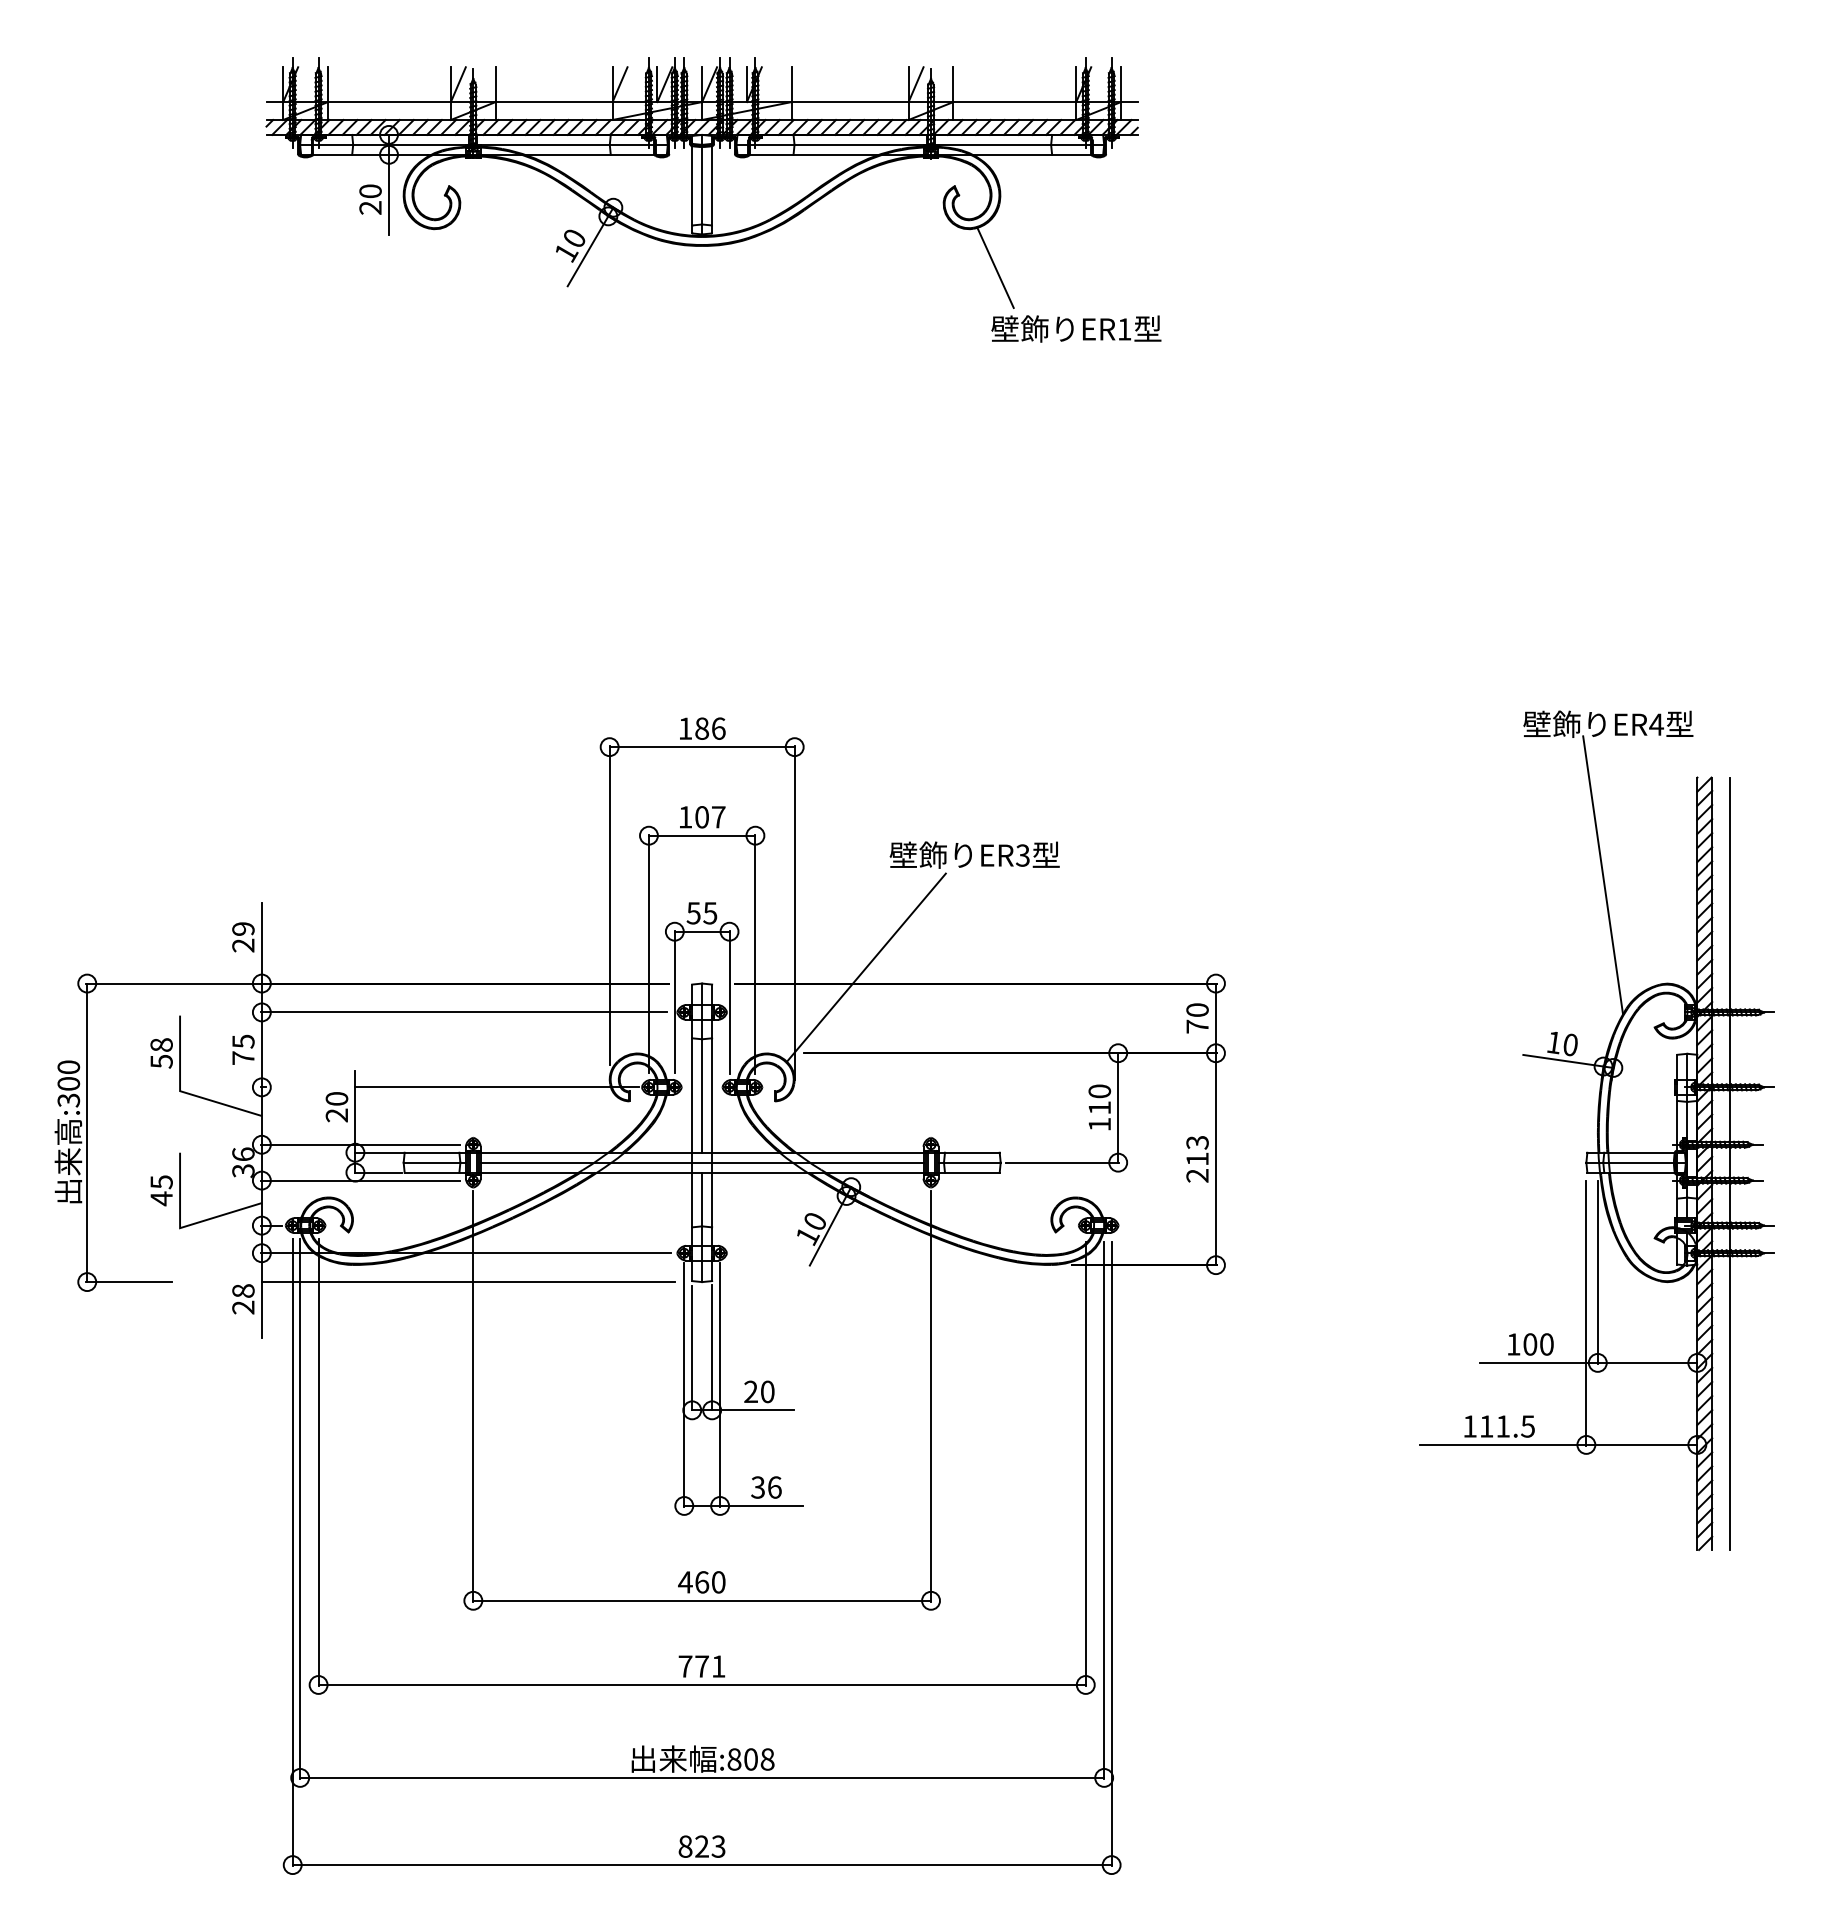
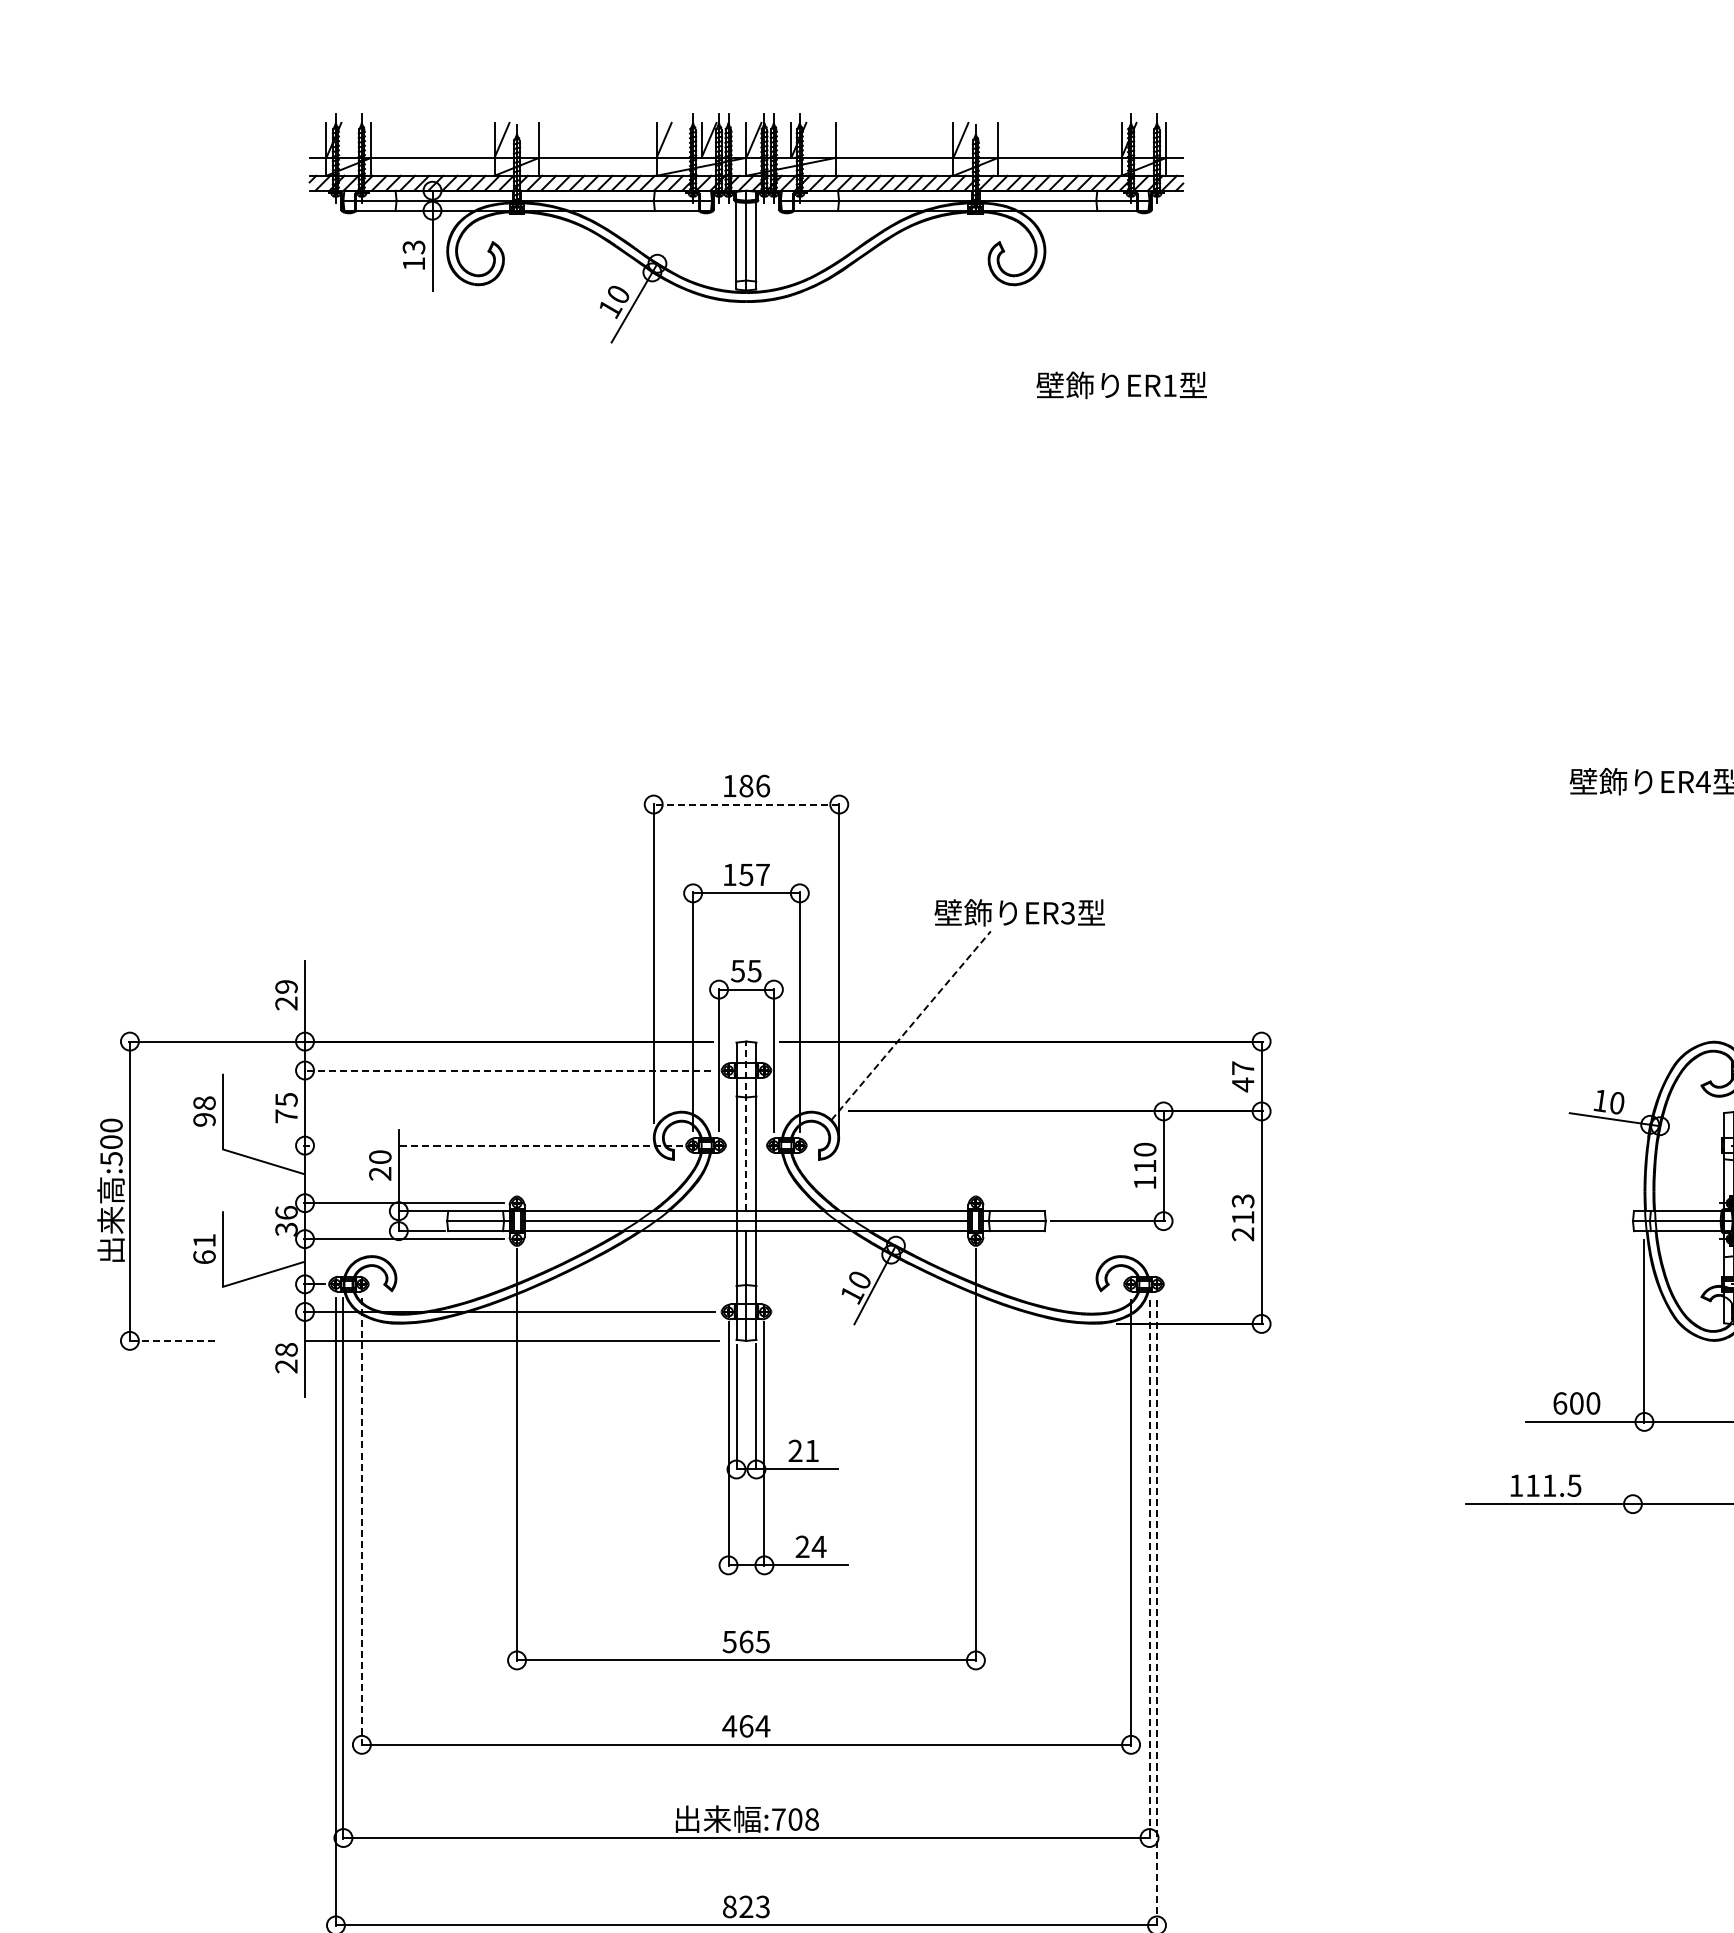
text: (370, 199) -> (413, 255), 20 -> 13
line: (995, 267) -> (1040, 323), removed
line: (702, 747) -> (746, 804), solid -> dashed
text: (701, 817) -> (745, 875), 107 -> 157
line: (1602, 875) -> (1649, 933), removed
line: (866, 967) -> (911, 1025), solid -> dashed
line: (463, 1012) -> (507, 1070), solid -> dashed
text: (1197, 1018) -> (1243, 1076), 70 -> 47
text: (161, 1061) -> (204, 1119), 58 -> 98
line: (702, 1068) -> (746, 1126), solid -> dashed
line: (497, 1087) -> (541, 1145), solid -> dashed
text: (68, 1100) -> (111, 1158), :300 -> :500
text: (161, 1190) -> (204, 1249), 45 -> 61
line: (128, 1282) -> (171, 1341), solid -> dashed
line: (1586, 1313) -> (1633, 1372), removed
text: (1513, 1344) -> (1559, 1403), 100 -> 600
text: (767, 1391) -> (811, 1450), 20 -> 21
line: (318, 1463) -> (361, 1522), solid -> dashed
text: (766, 1487) -> (810, 1546), 36 -> 24
line: (1104, 1510) -> (1149, 1569), solid -> dashed
line: (1111, 1554) -> (1156, 1614), solid -> dashed
text: (701, 1582) -> (745, 1642), 460 -> 565
text: (702, 1666) -> (746, 1726), 771 -> 464
text: (734, 1759) -> (778, 1819), :808 -> :708

